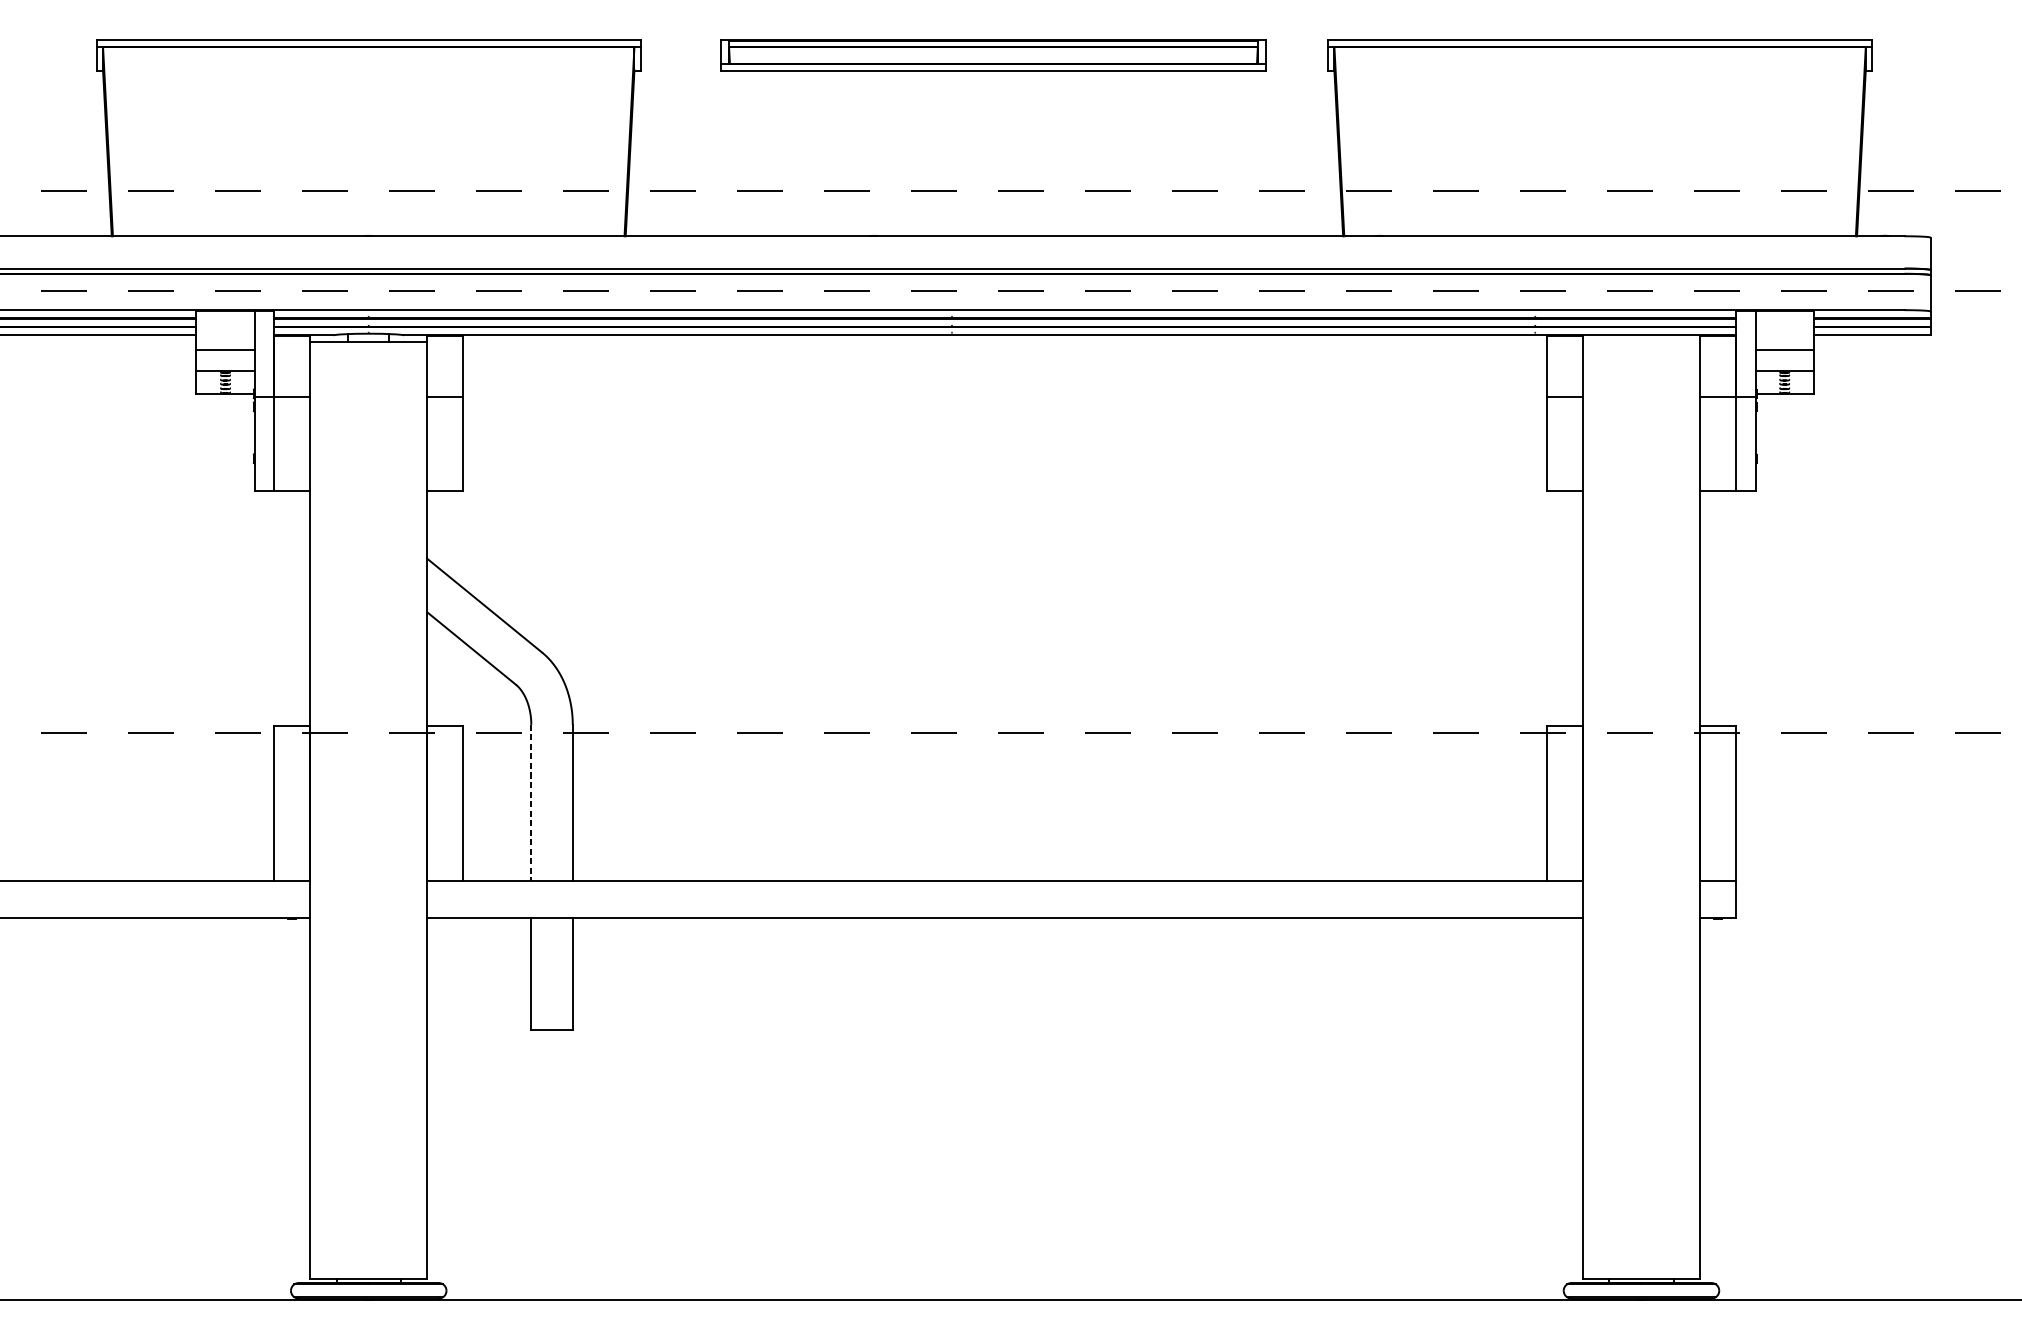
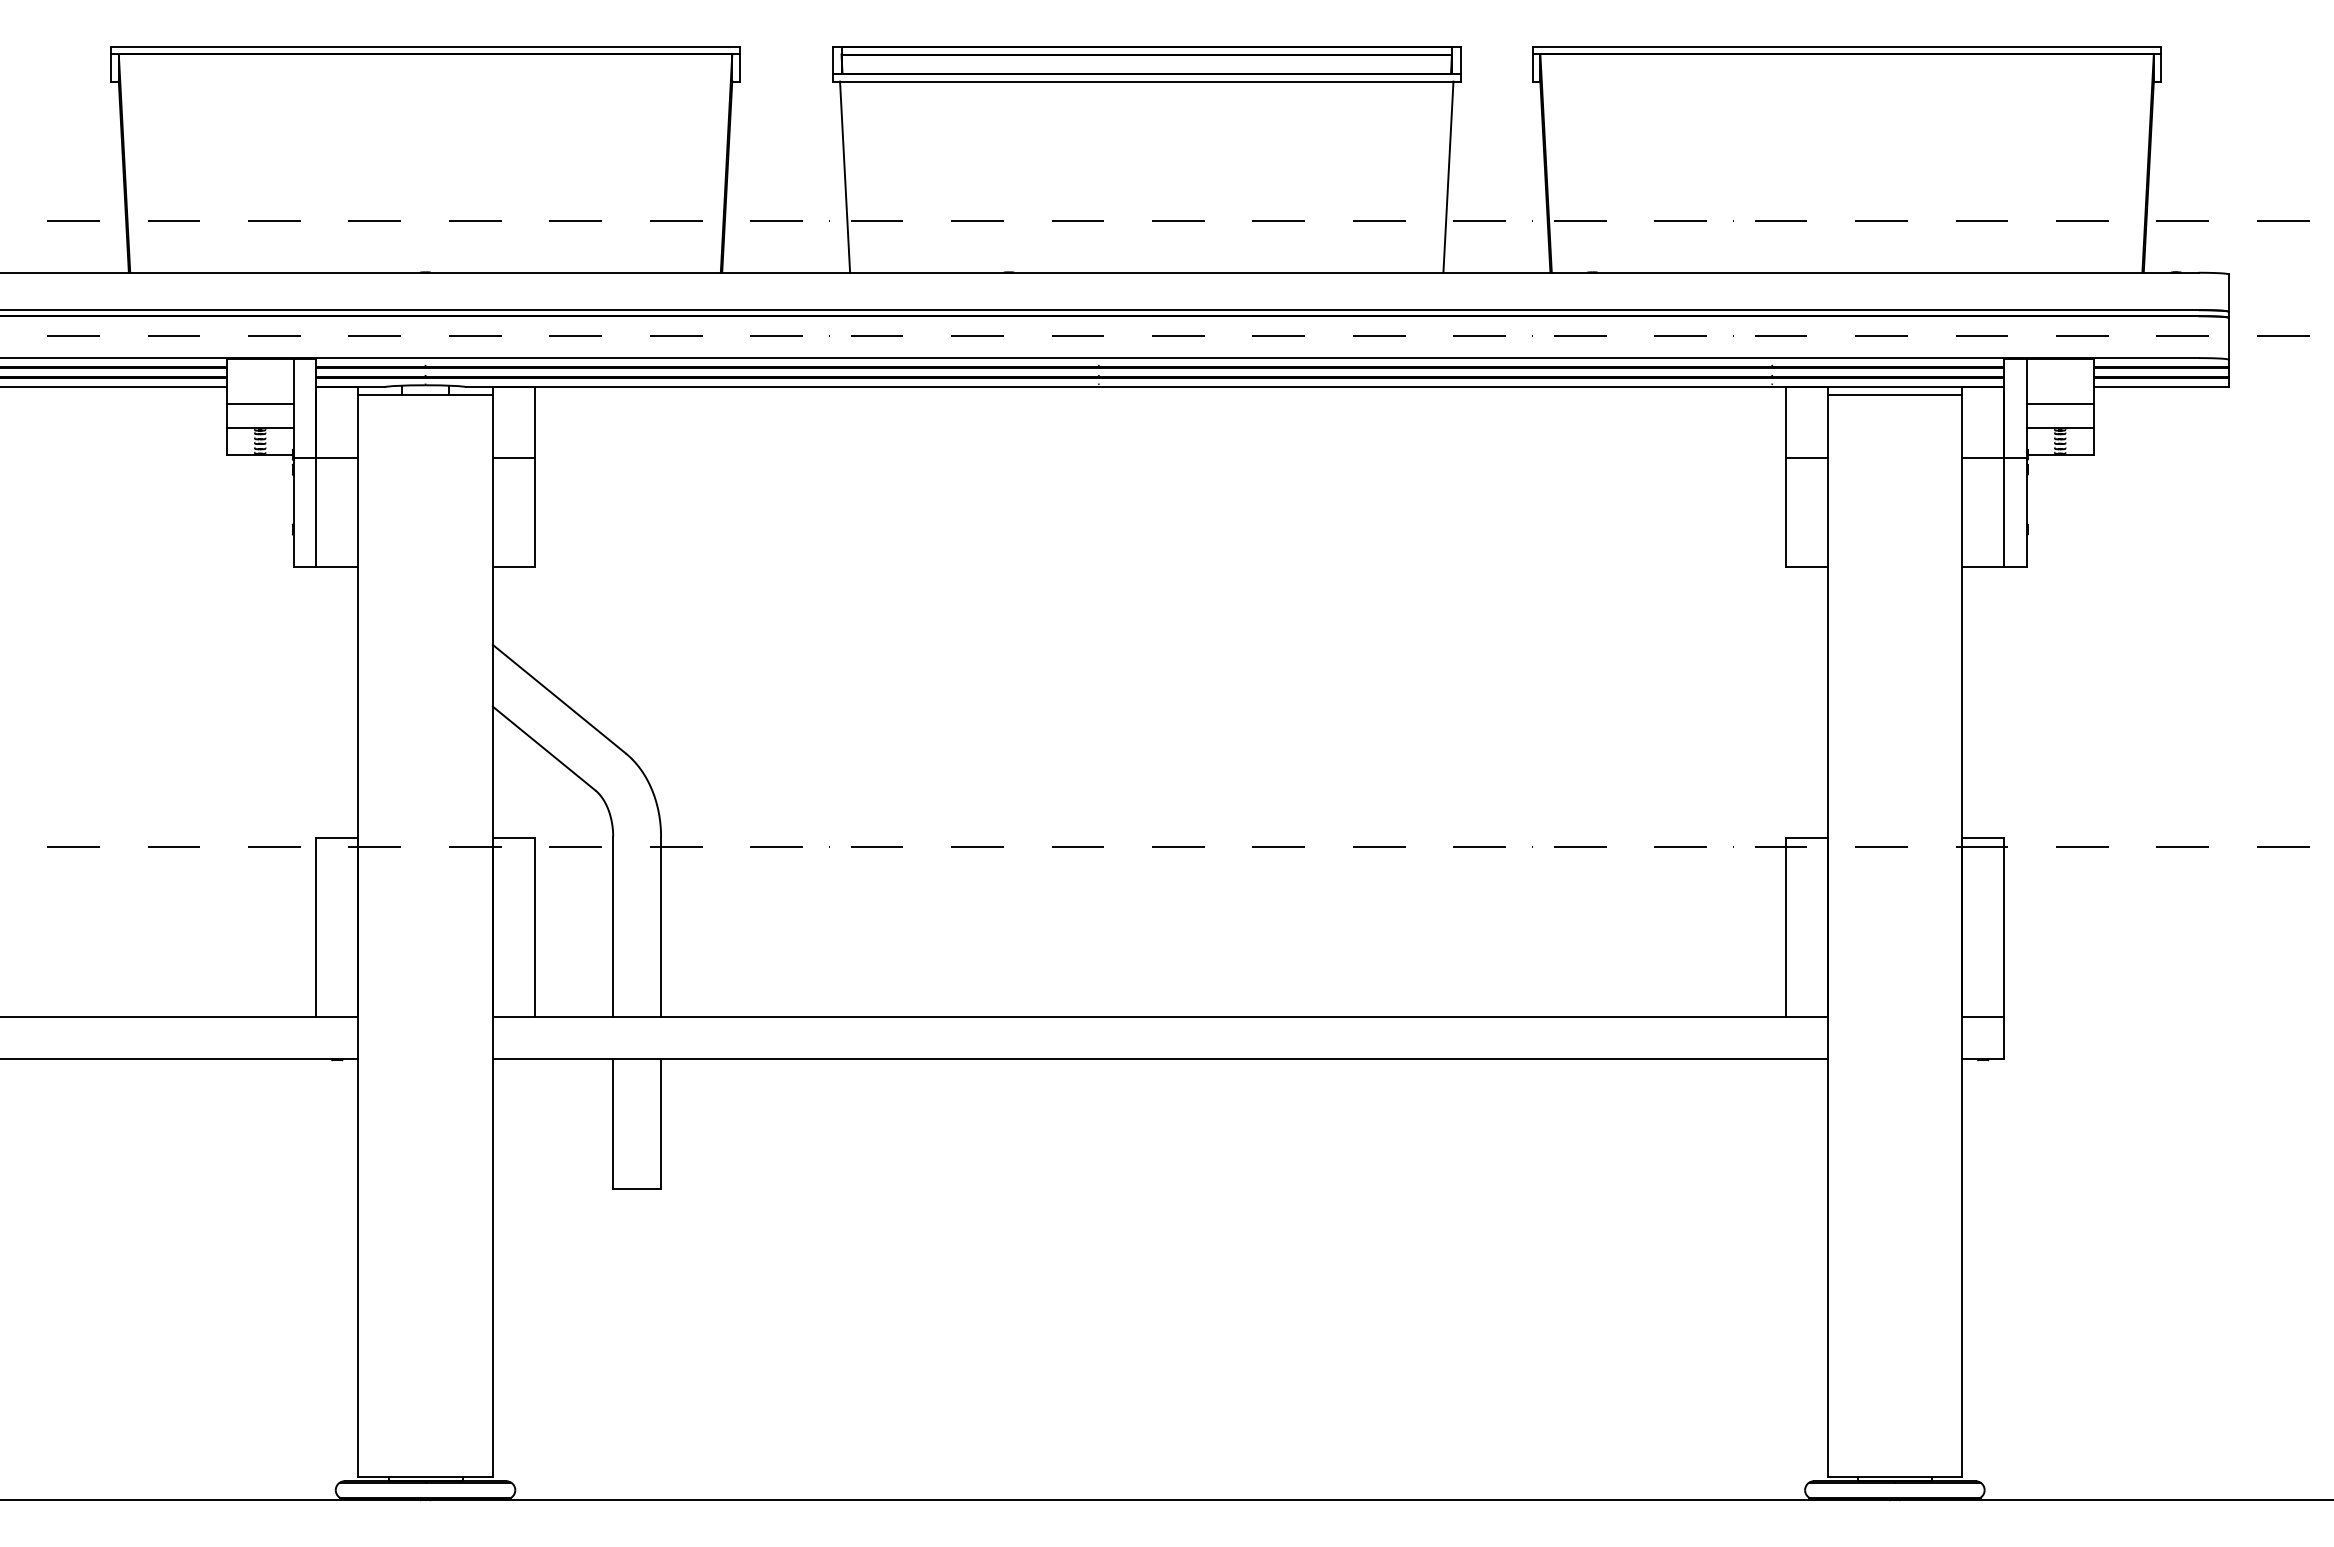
line: (732, 152) -> (845, 176), added
line: (1254, 152) -> (1448, 176), added
line: (1641, 341) -> (1894, 394), added
line: (531, 803) -> (613, 927), dashed -> solid

